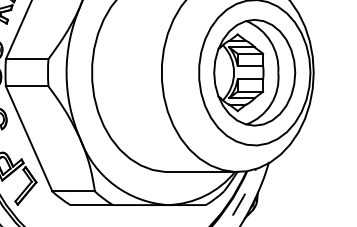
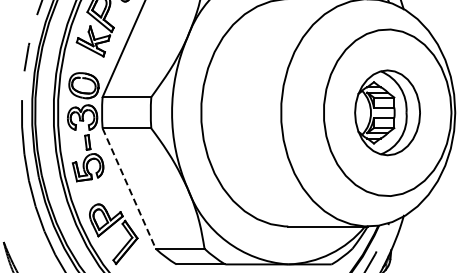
part: (254, 72) -> (387, 112), size x0.7
line: (29, 138) -> (129, 188), solid -> dashed

